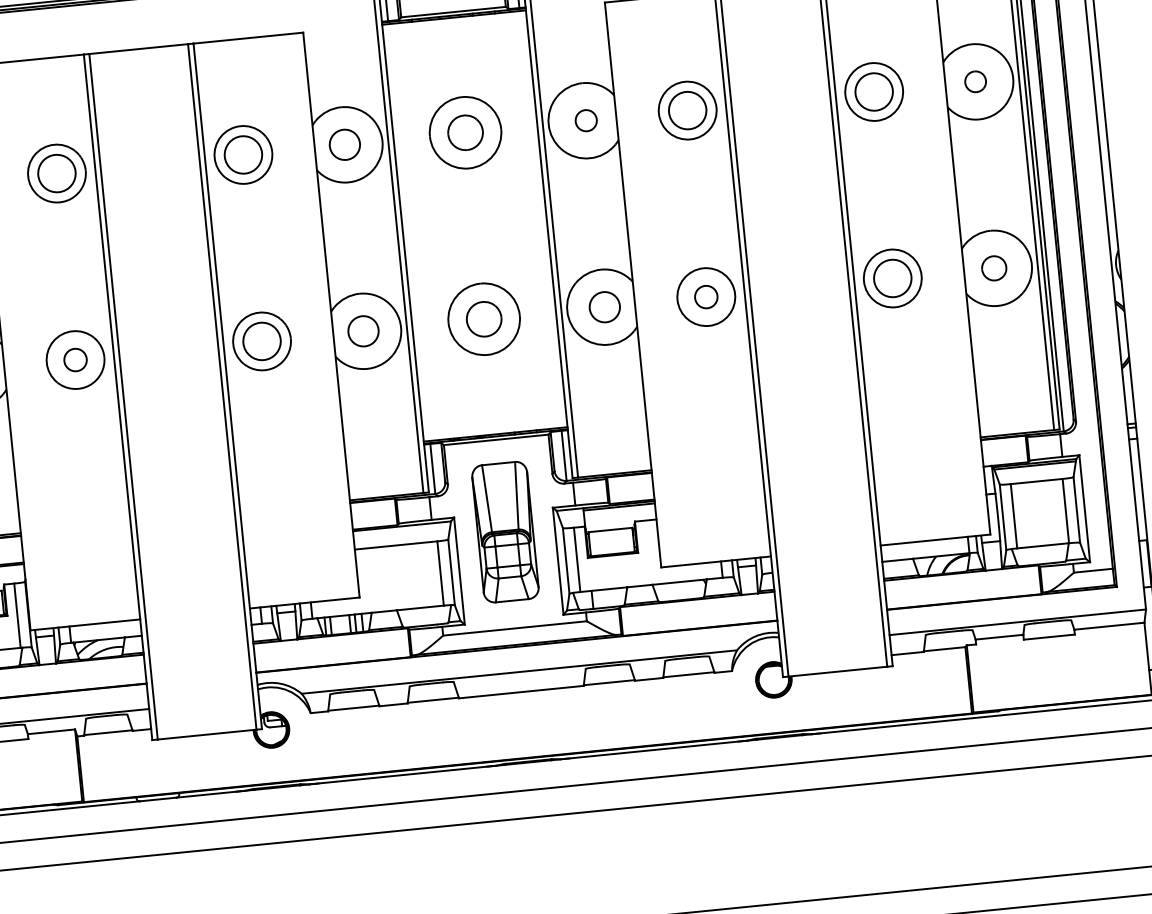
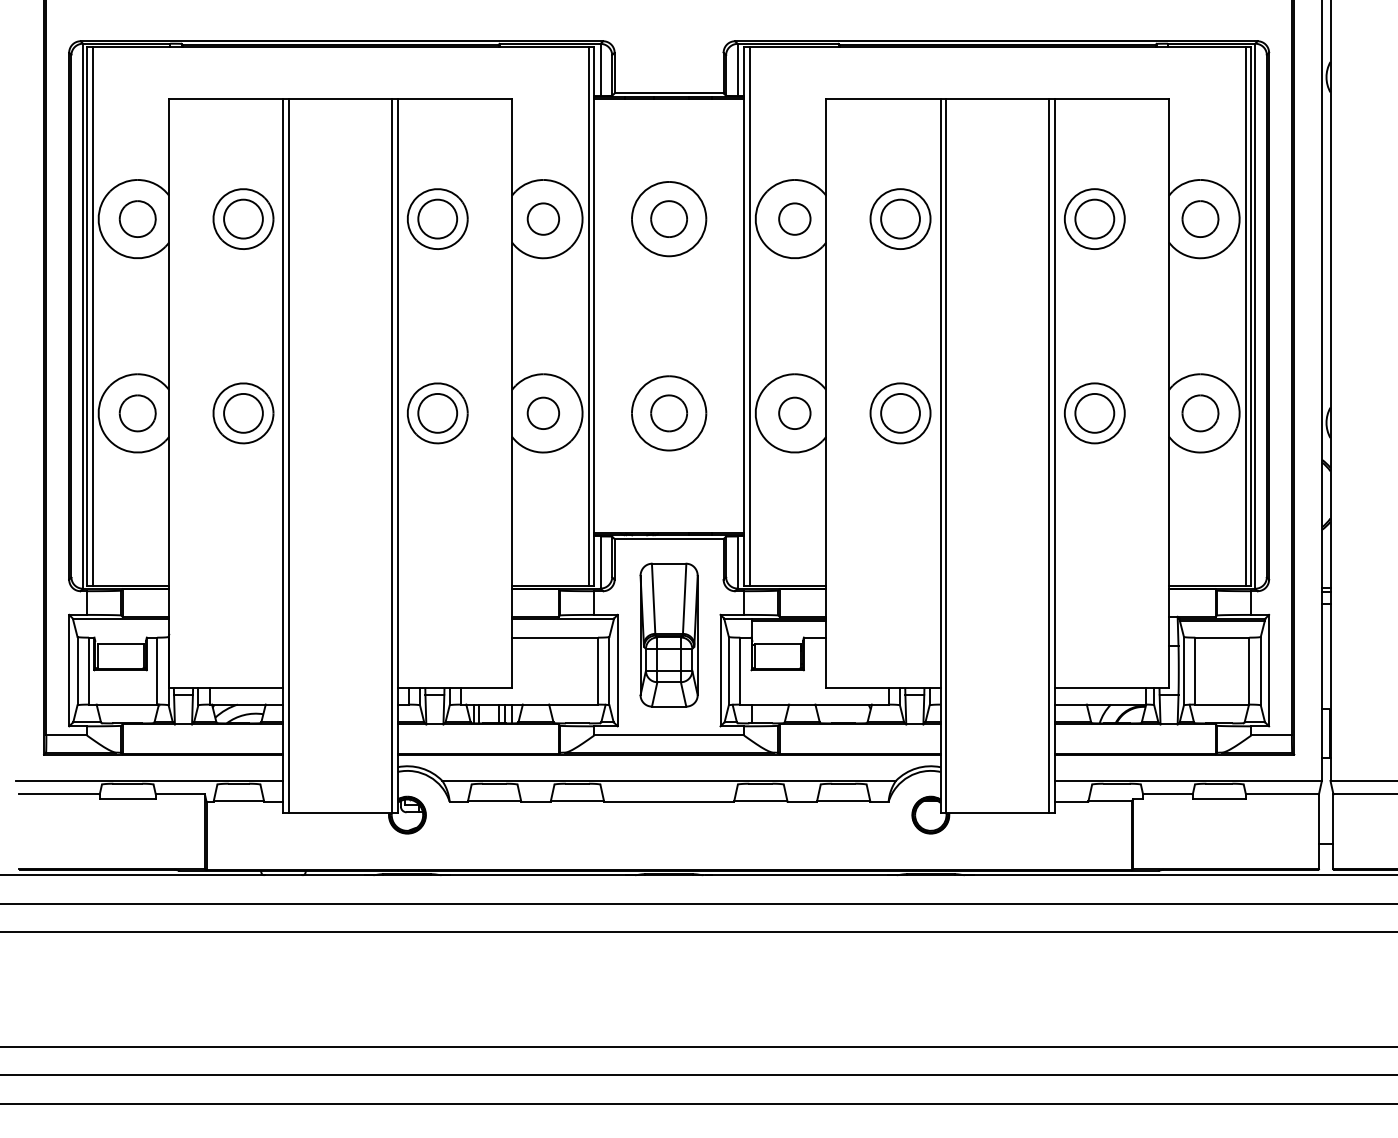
part: (975, 81) -> (1200, 218), size x1.67
circle: (585, 120) -> (794, 218), size x1.43
part: (994, 268) -> (1200, 413), size x1.43
circle: (706, 296) -> (900, 412), size x1.67
circle: (75, 359) -> (243, 412), size x1.67

